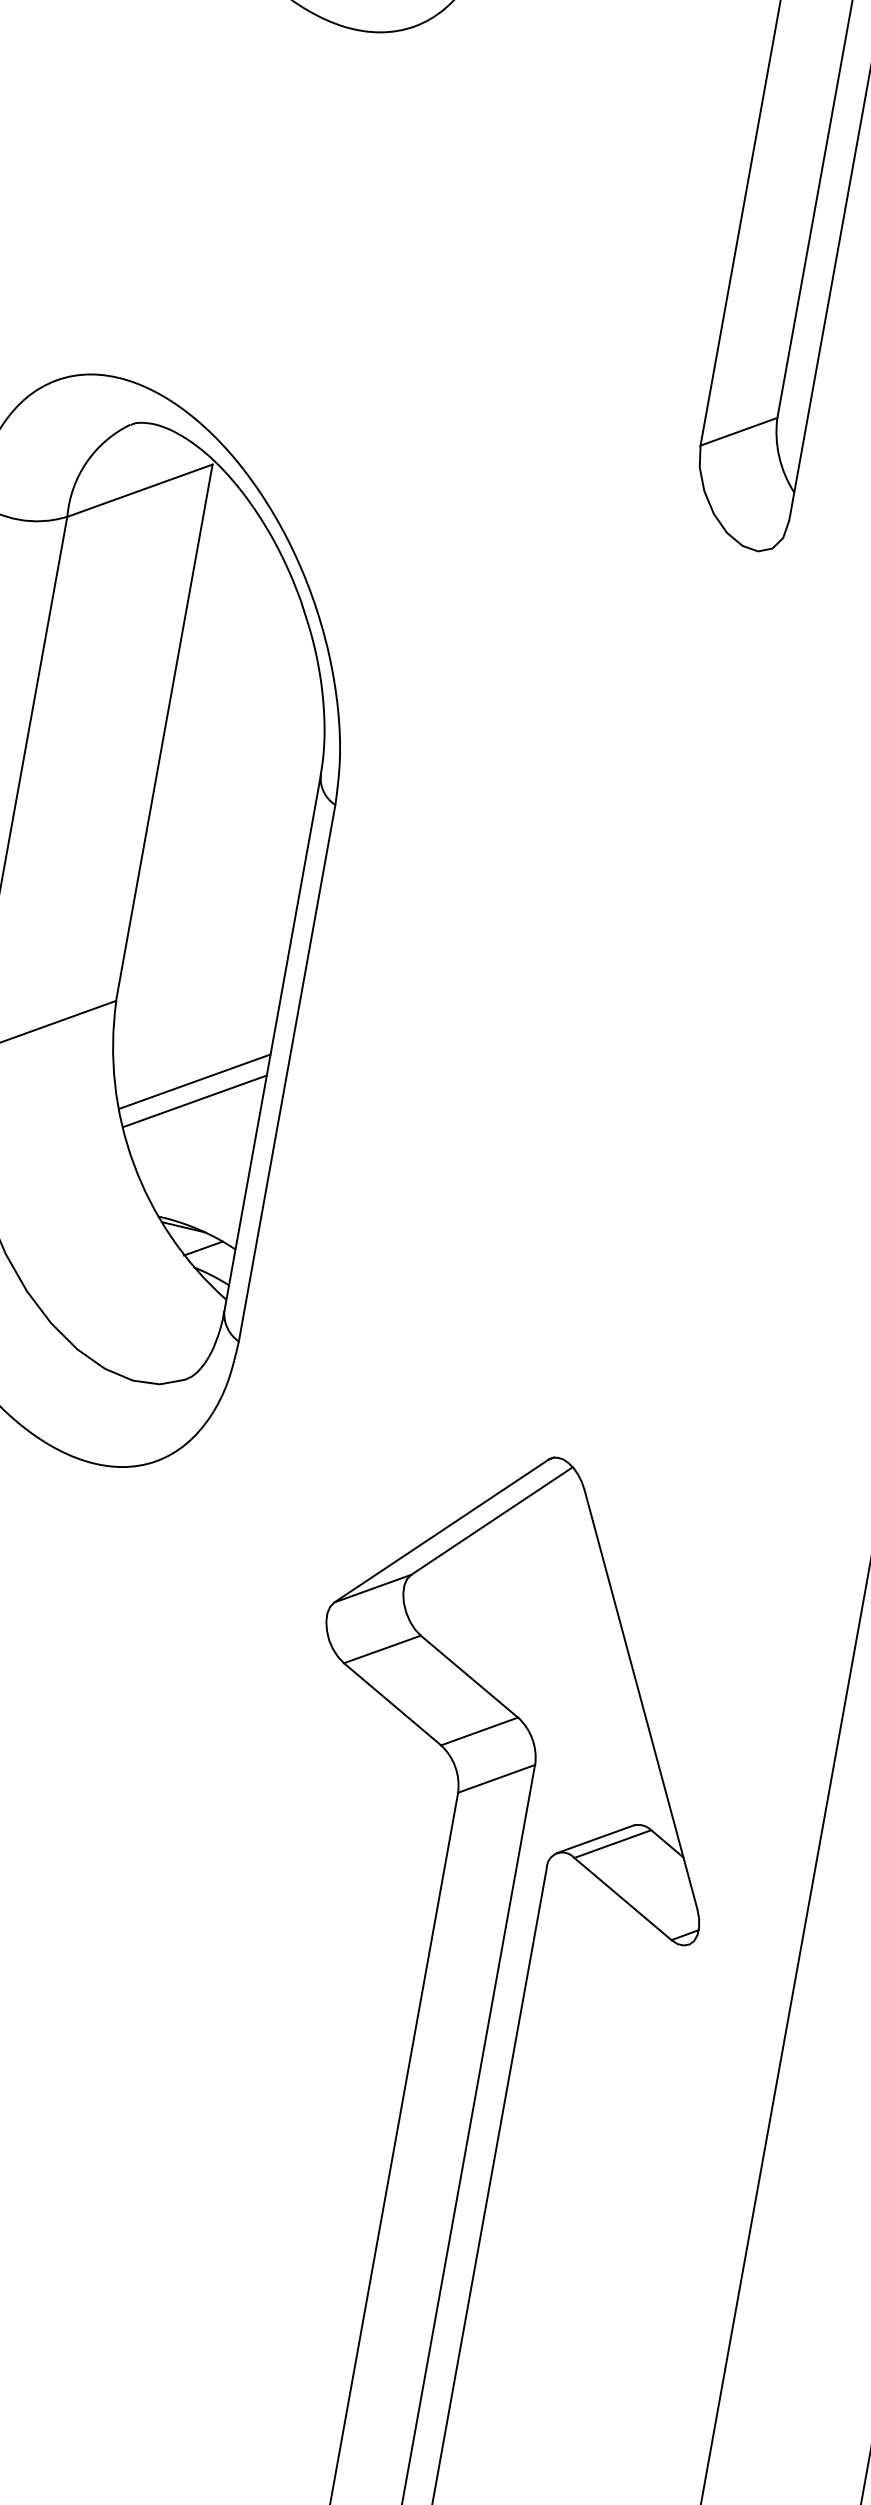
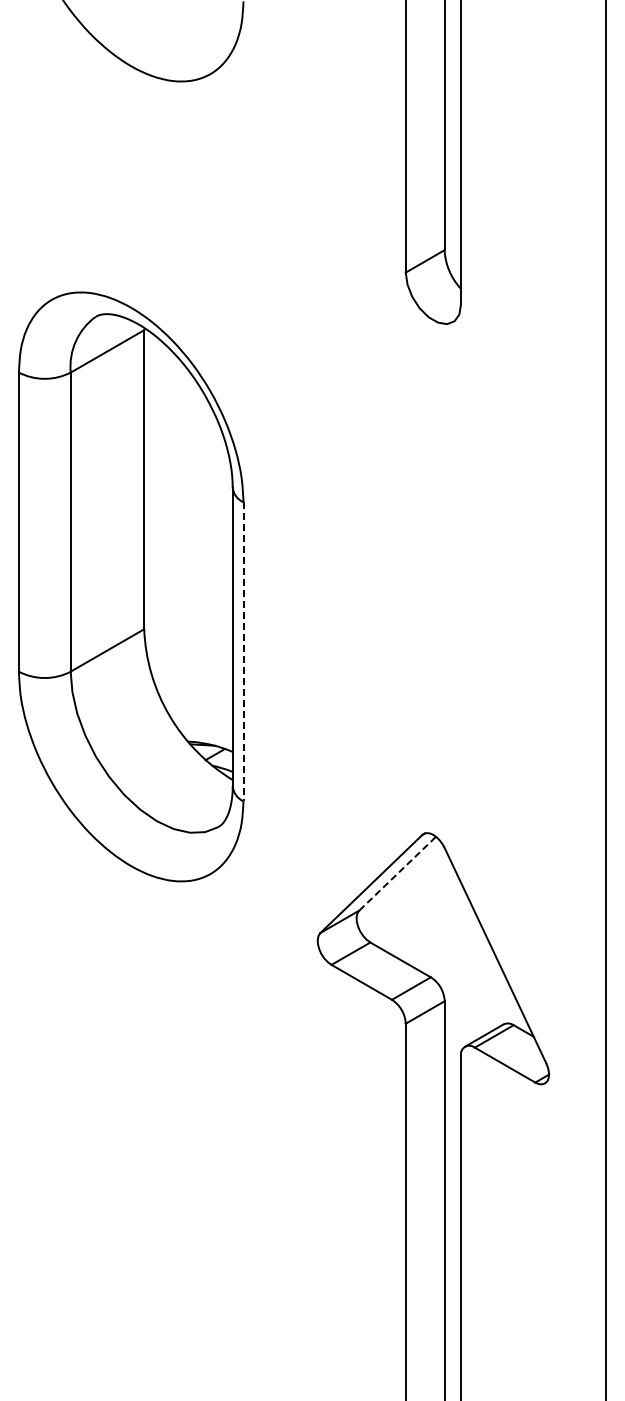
line: (287, 1072) -> (243, 651), solid -> dashed
line: (194, 1082) -> (194, 665), removed
line: (195, 1100) -> (196, 675), removed
line: (493, 1520) -> (398, 873), solid -> dashed

